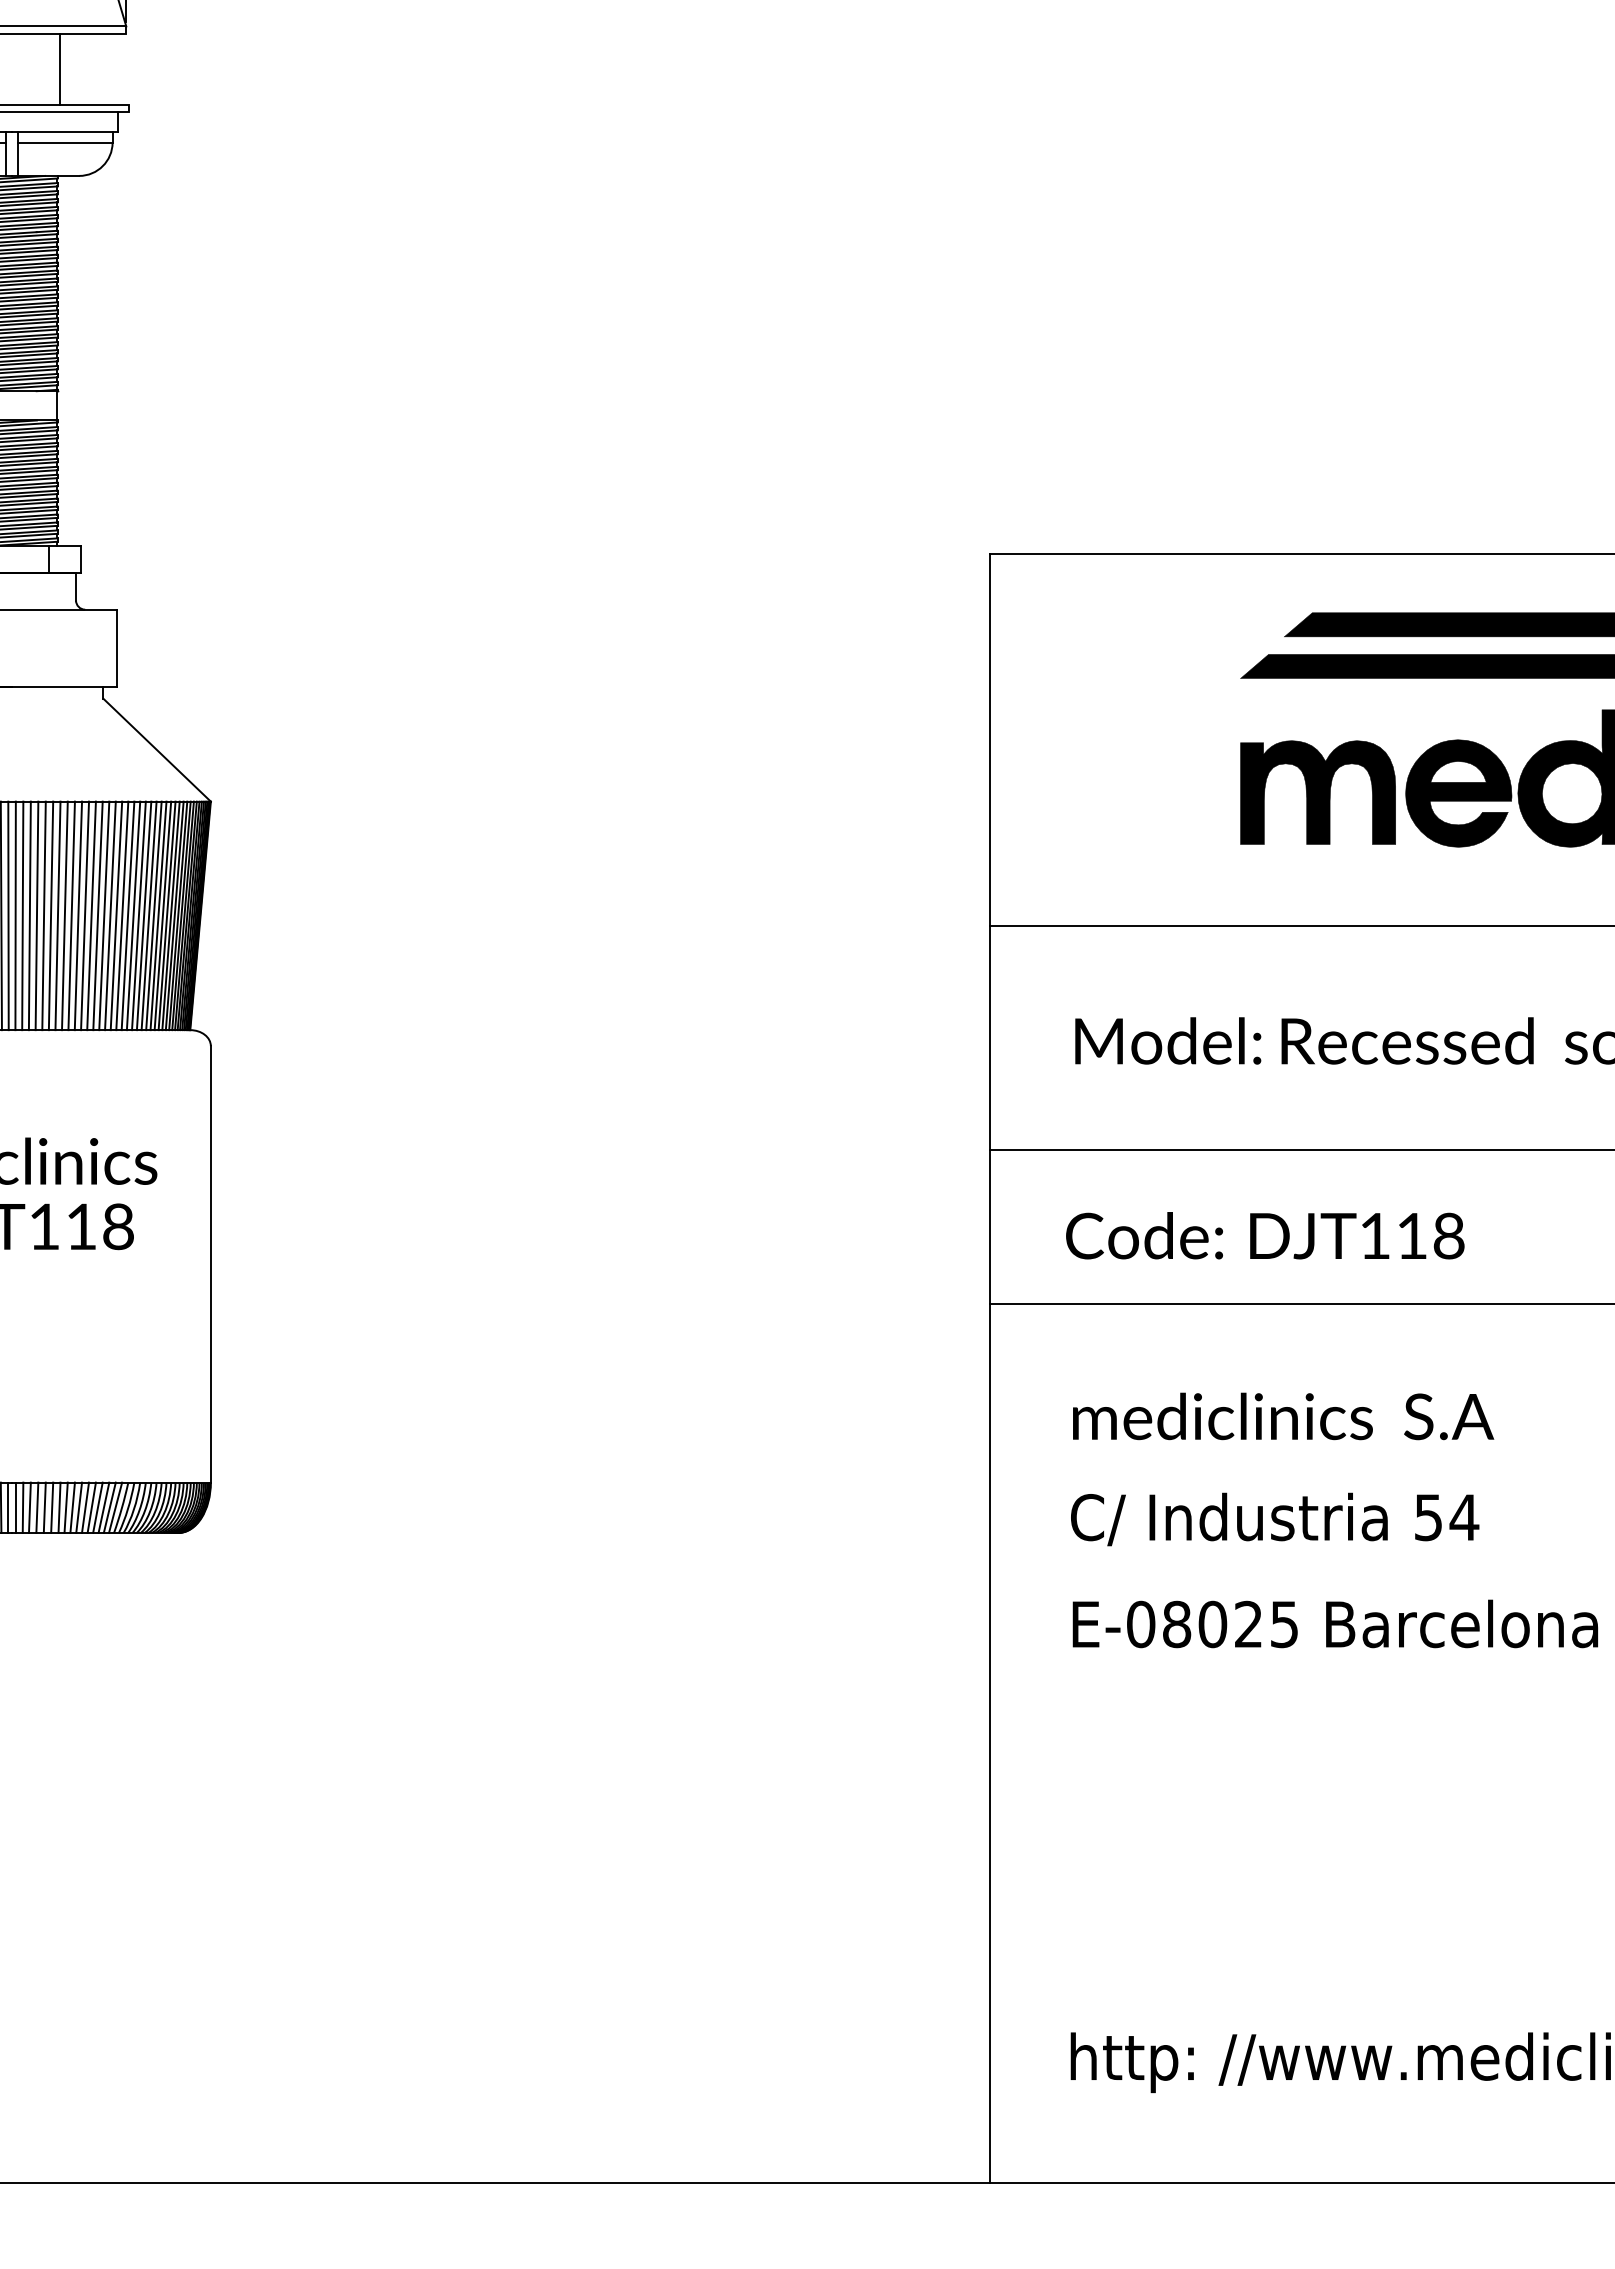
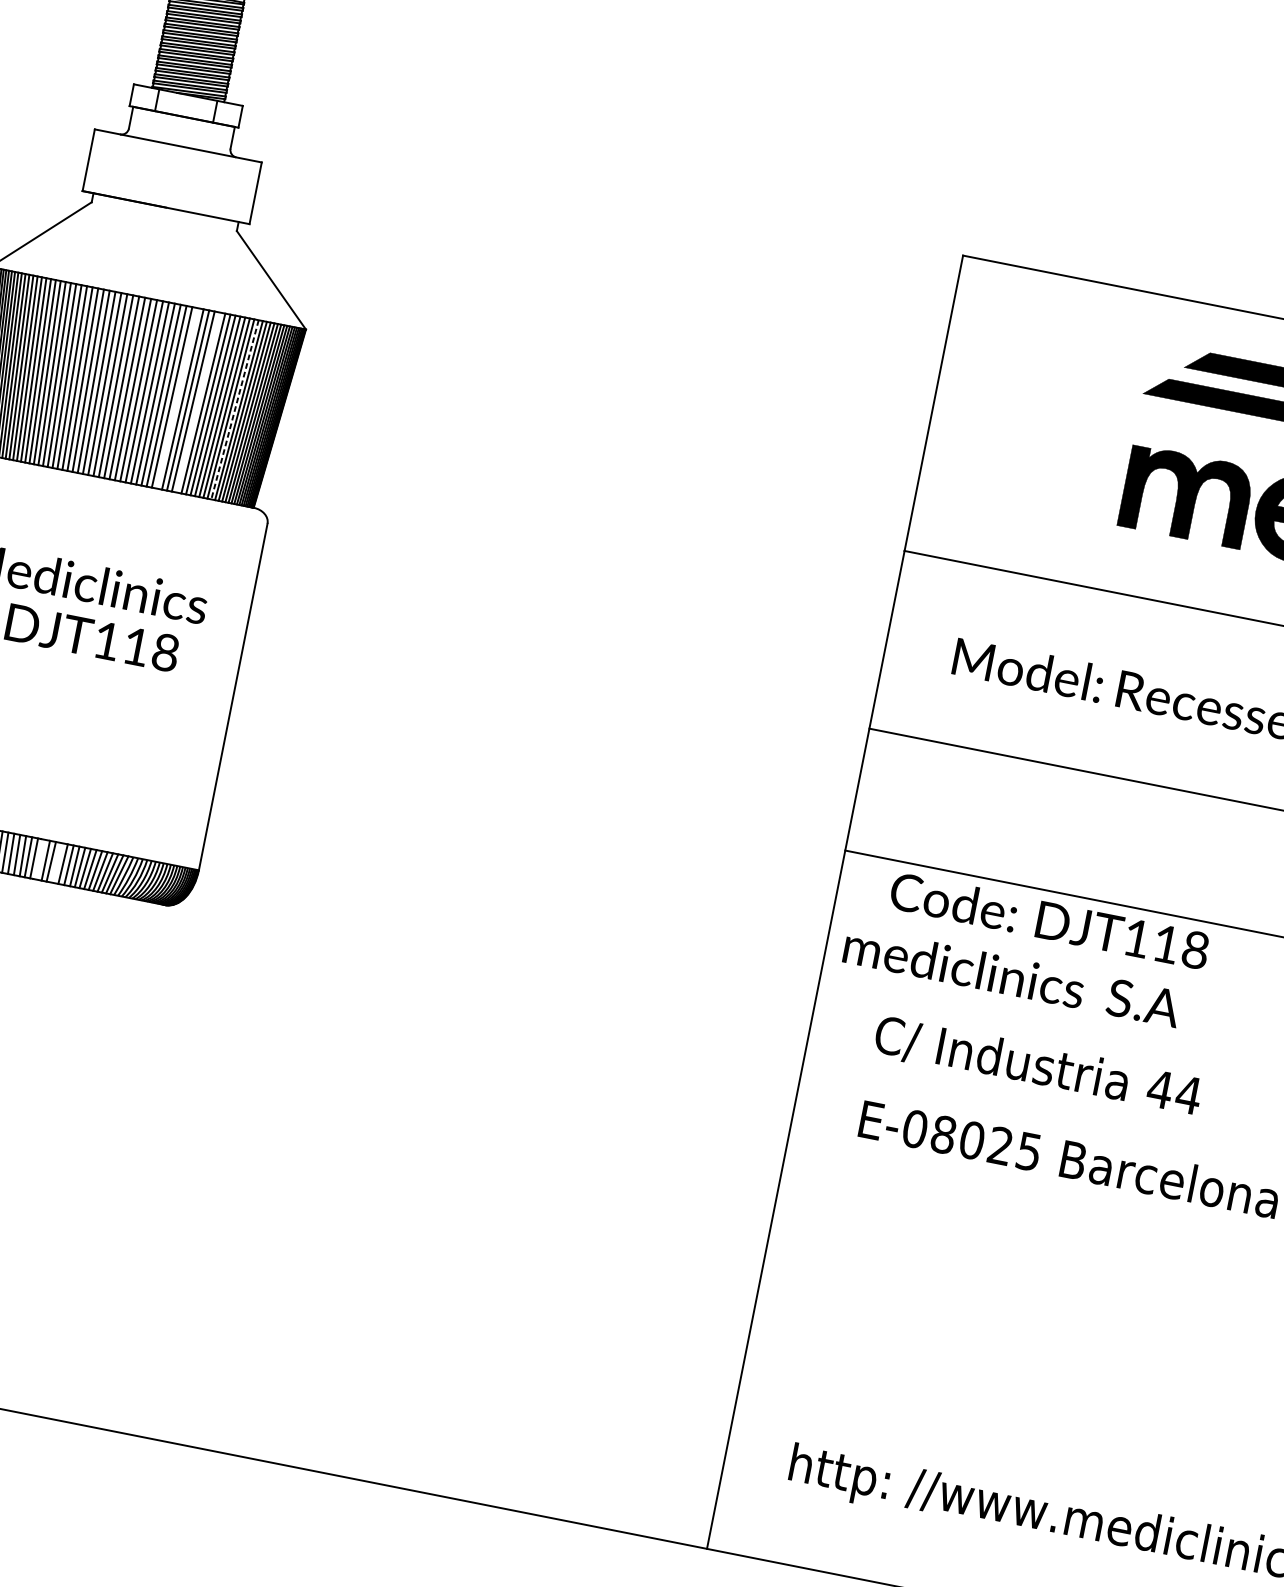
line: (71, 915) -> (177, 398), removed
line: (97, 915) -> (198, 402), removed
line: (144, 916) -> (235, 410), solid -> dashed
text: (1265, 1235) -> (1050, 920), moved
text: (1283, 1416) -> (1012, 976), moved
line: (15, 1507) -> (39, 859), removed
line: (37, 1507) -> (57, 862), removed
text: (1428, 1517) -> (1160, 1089), 54 -> 44

